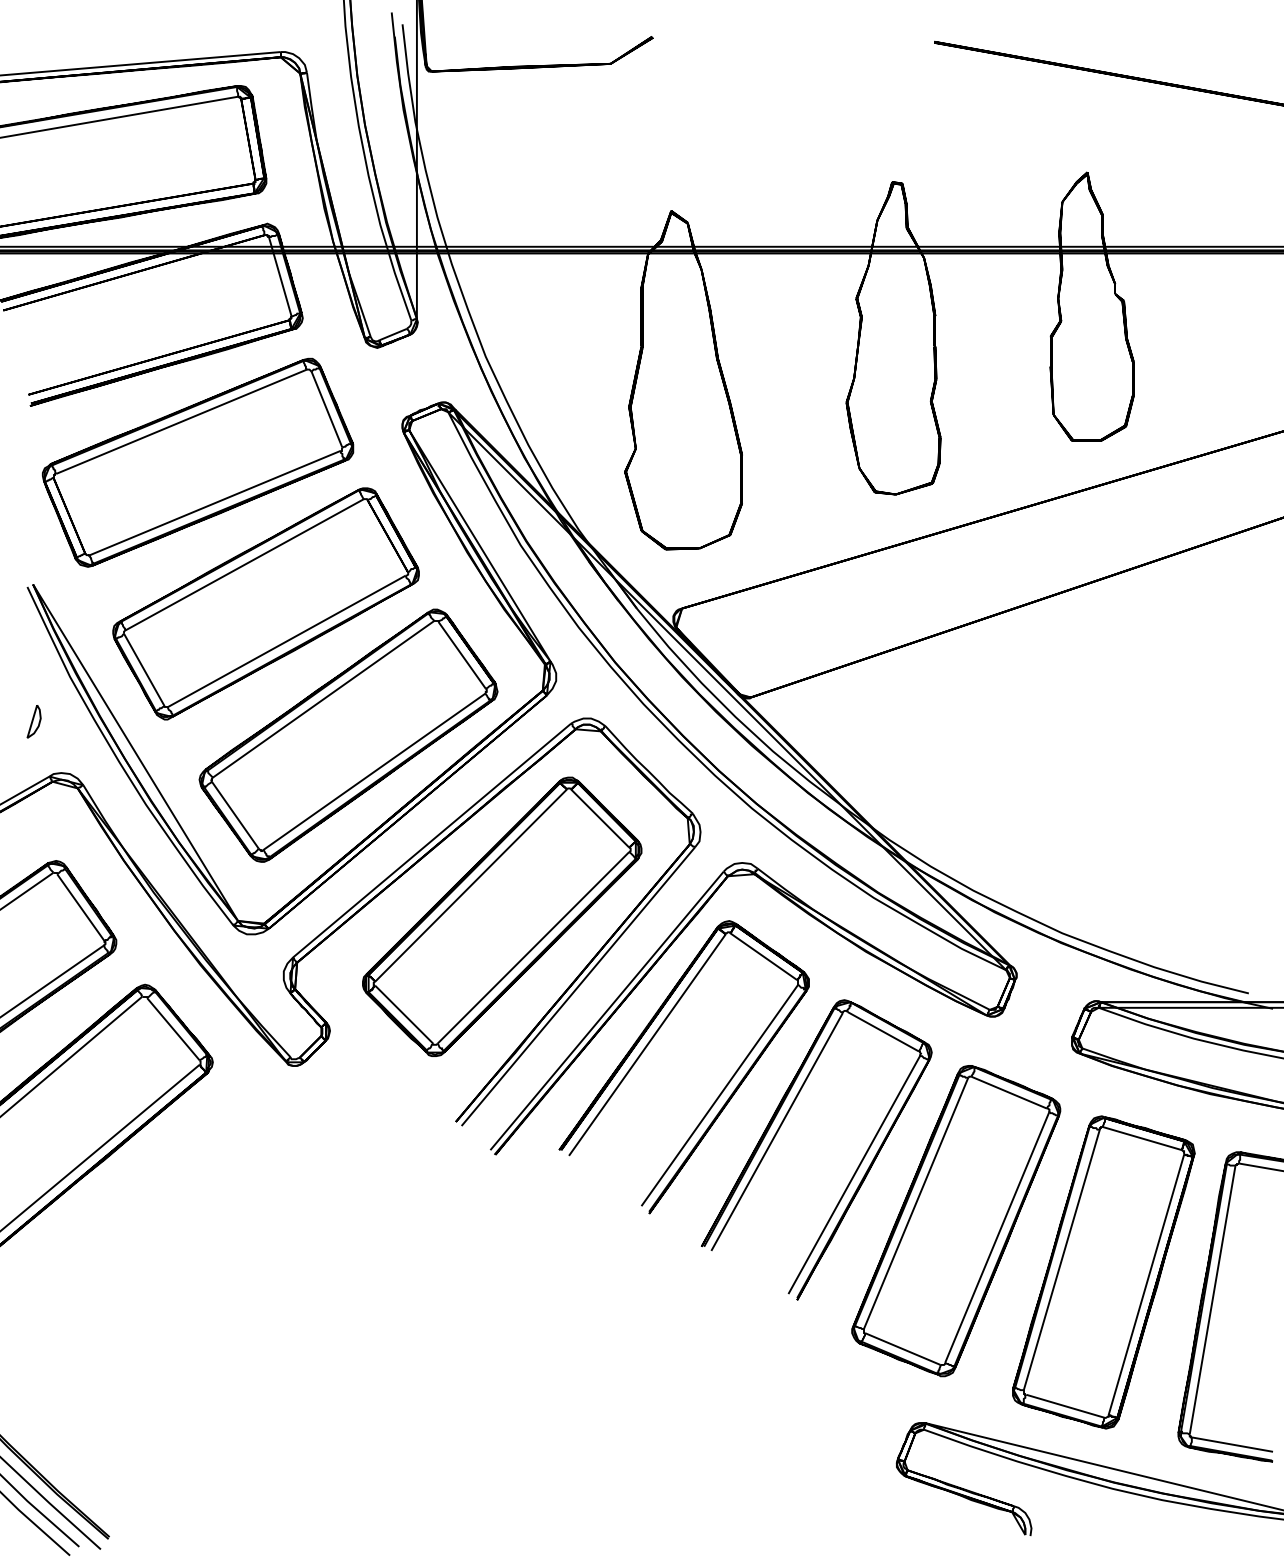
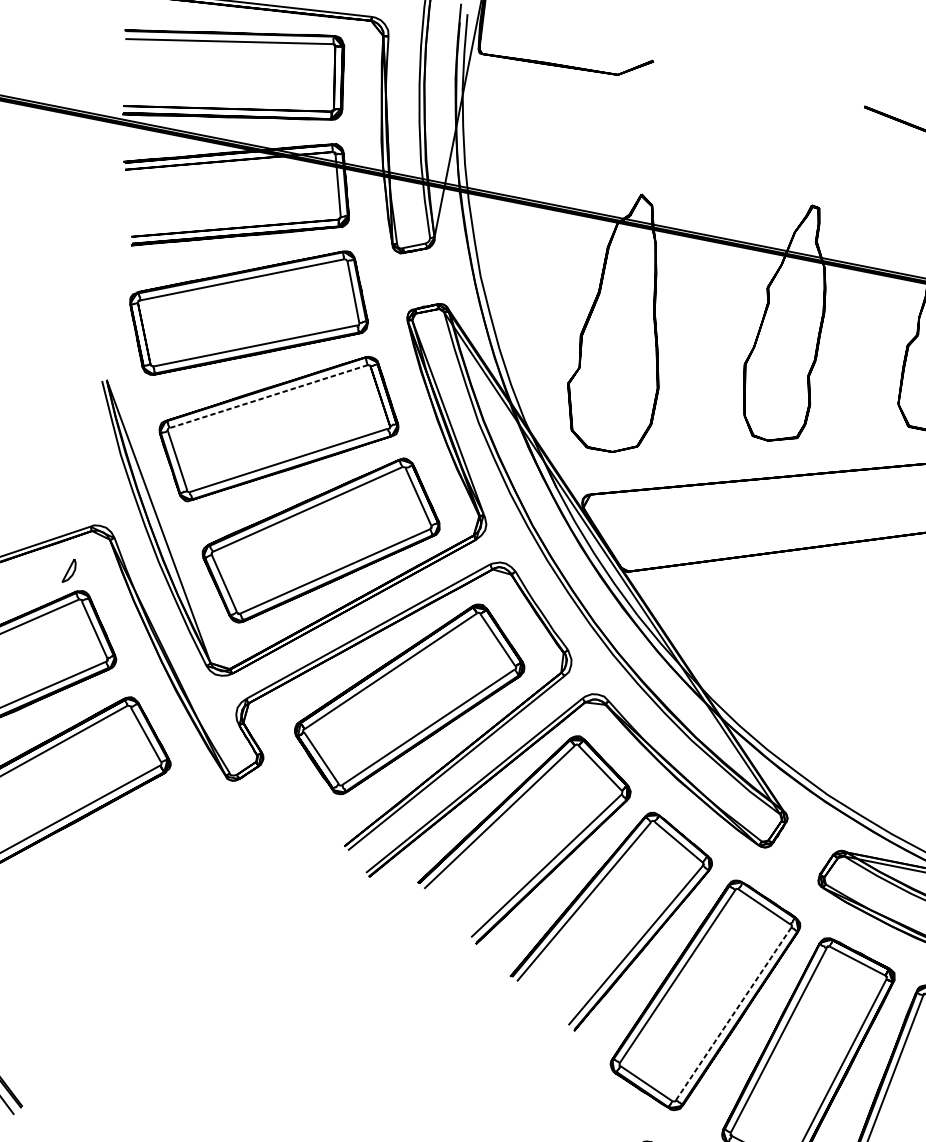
line: (244, 565) -> (268, 397), solid -> dashed
part: (33, 721) -> (69, 570), moved
line: (997, 1236) -> (734, 1013), solid -> dashed

